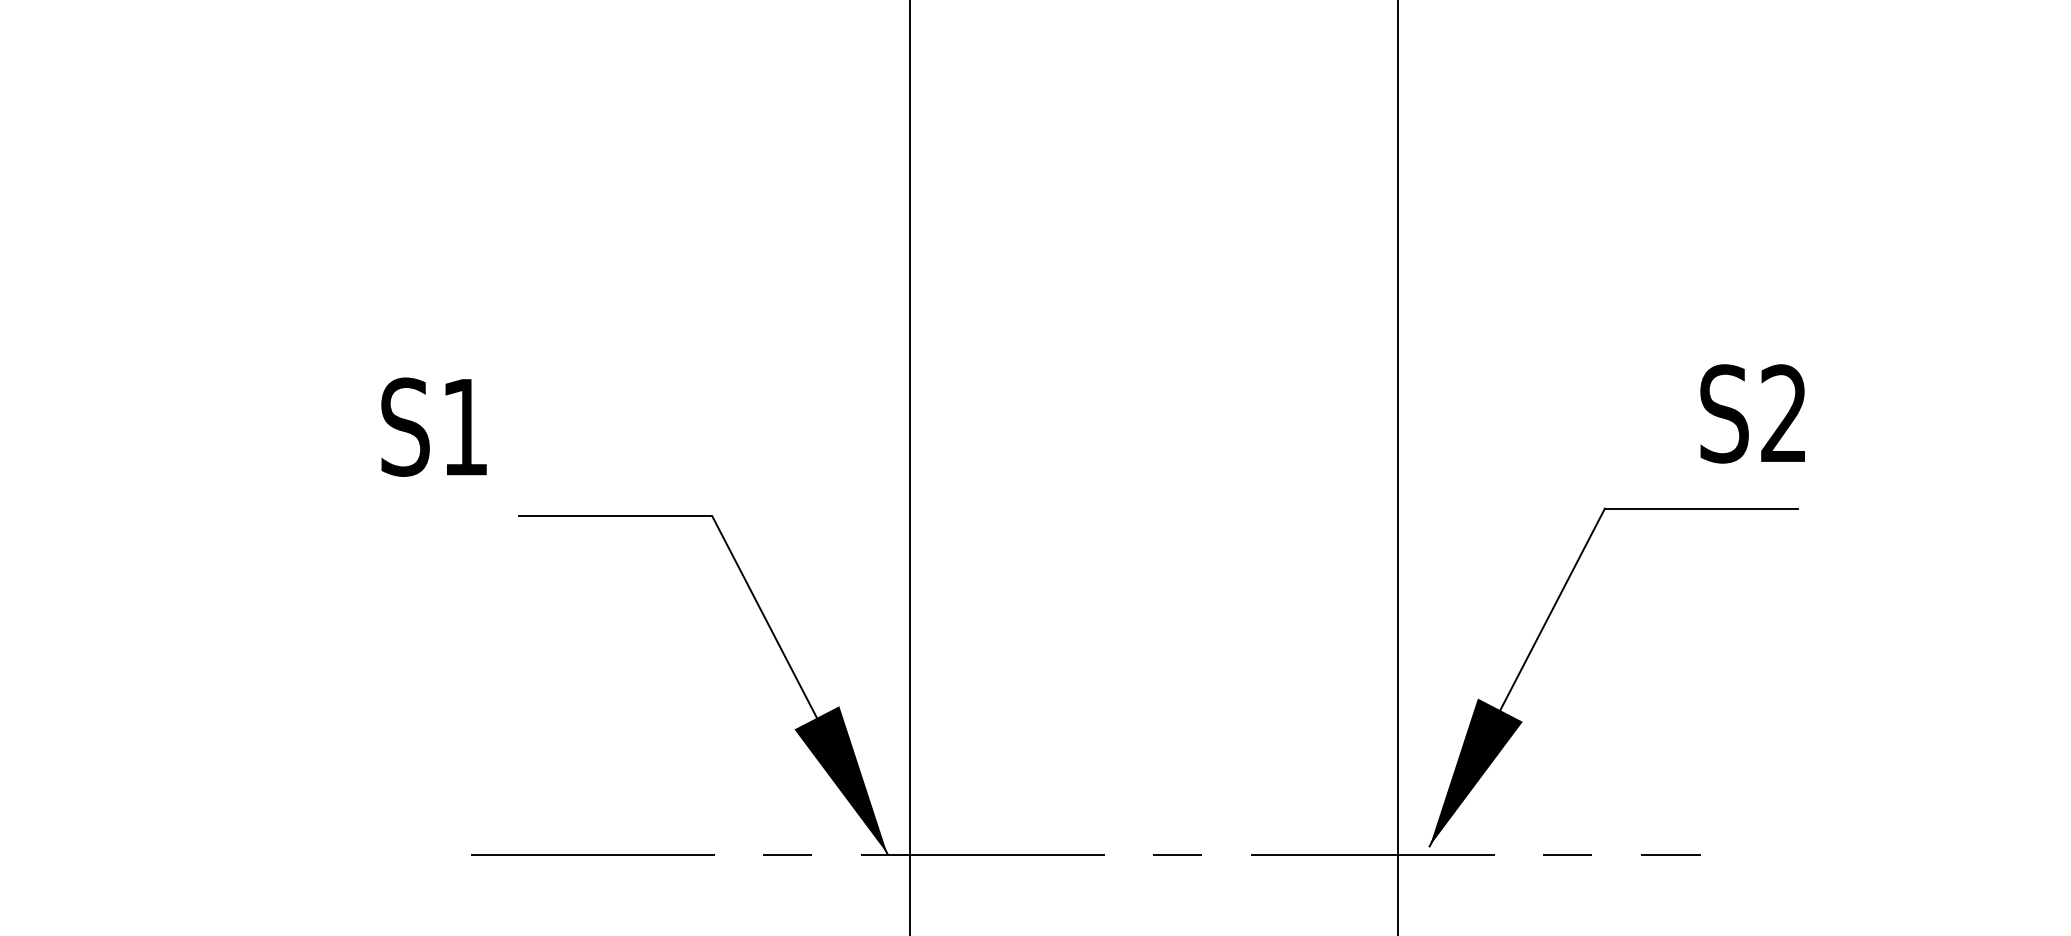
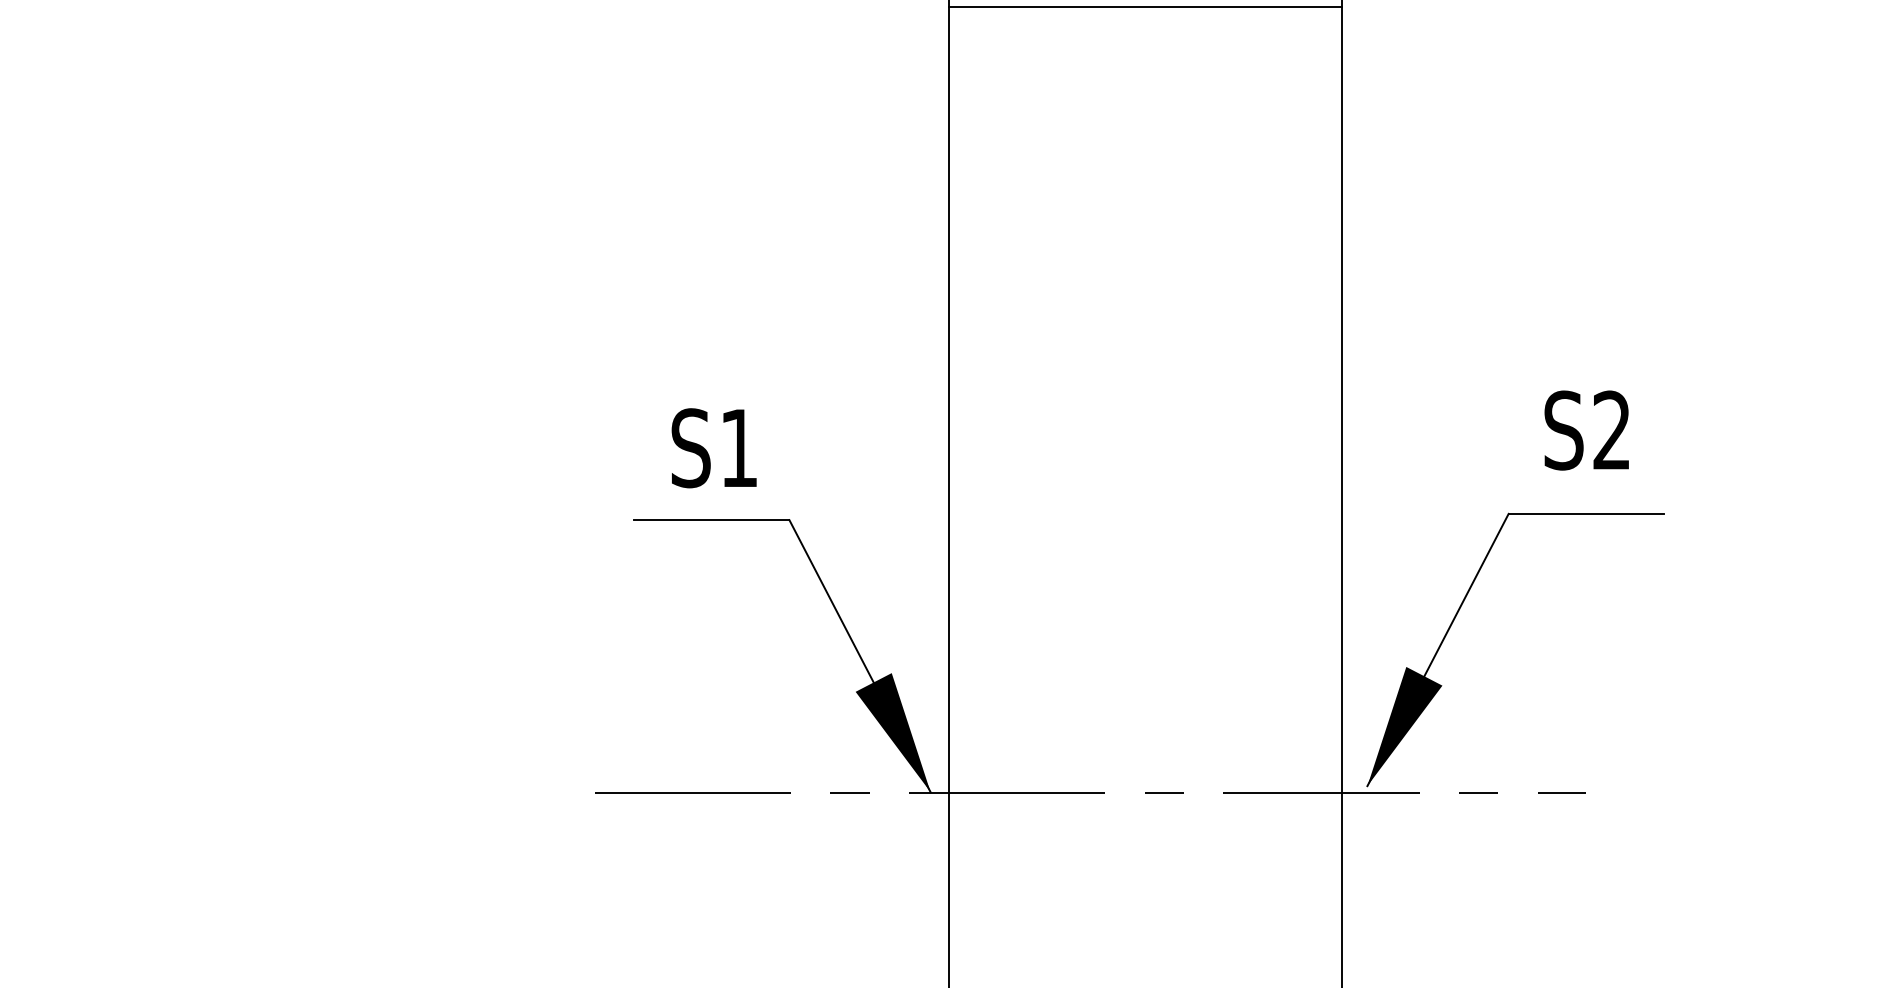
text: (1752, 413) -> (1586, 430), moved
text: (433, 427) -> (713, 448), moved

